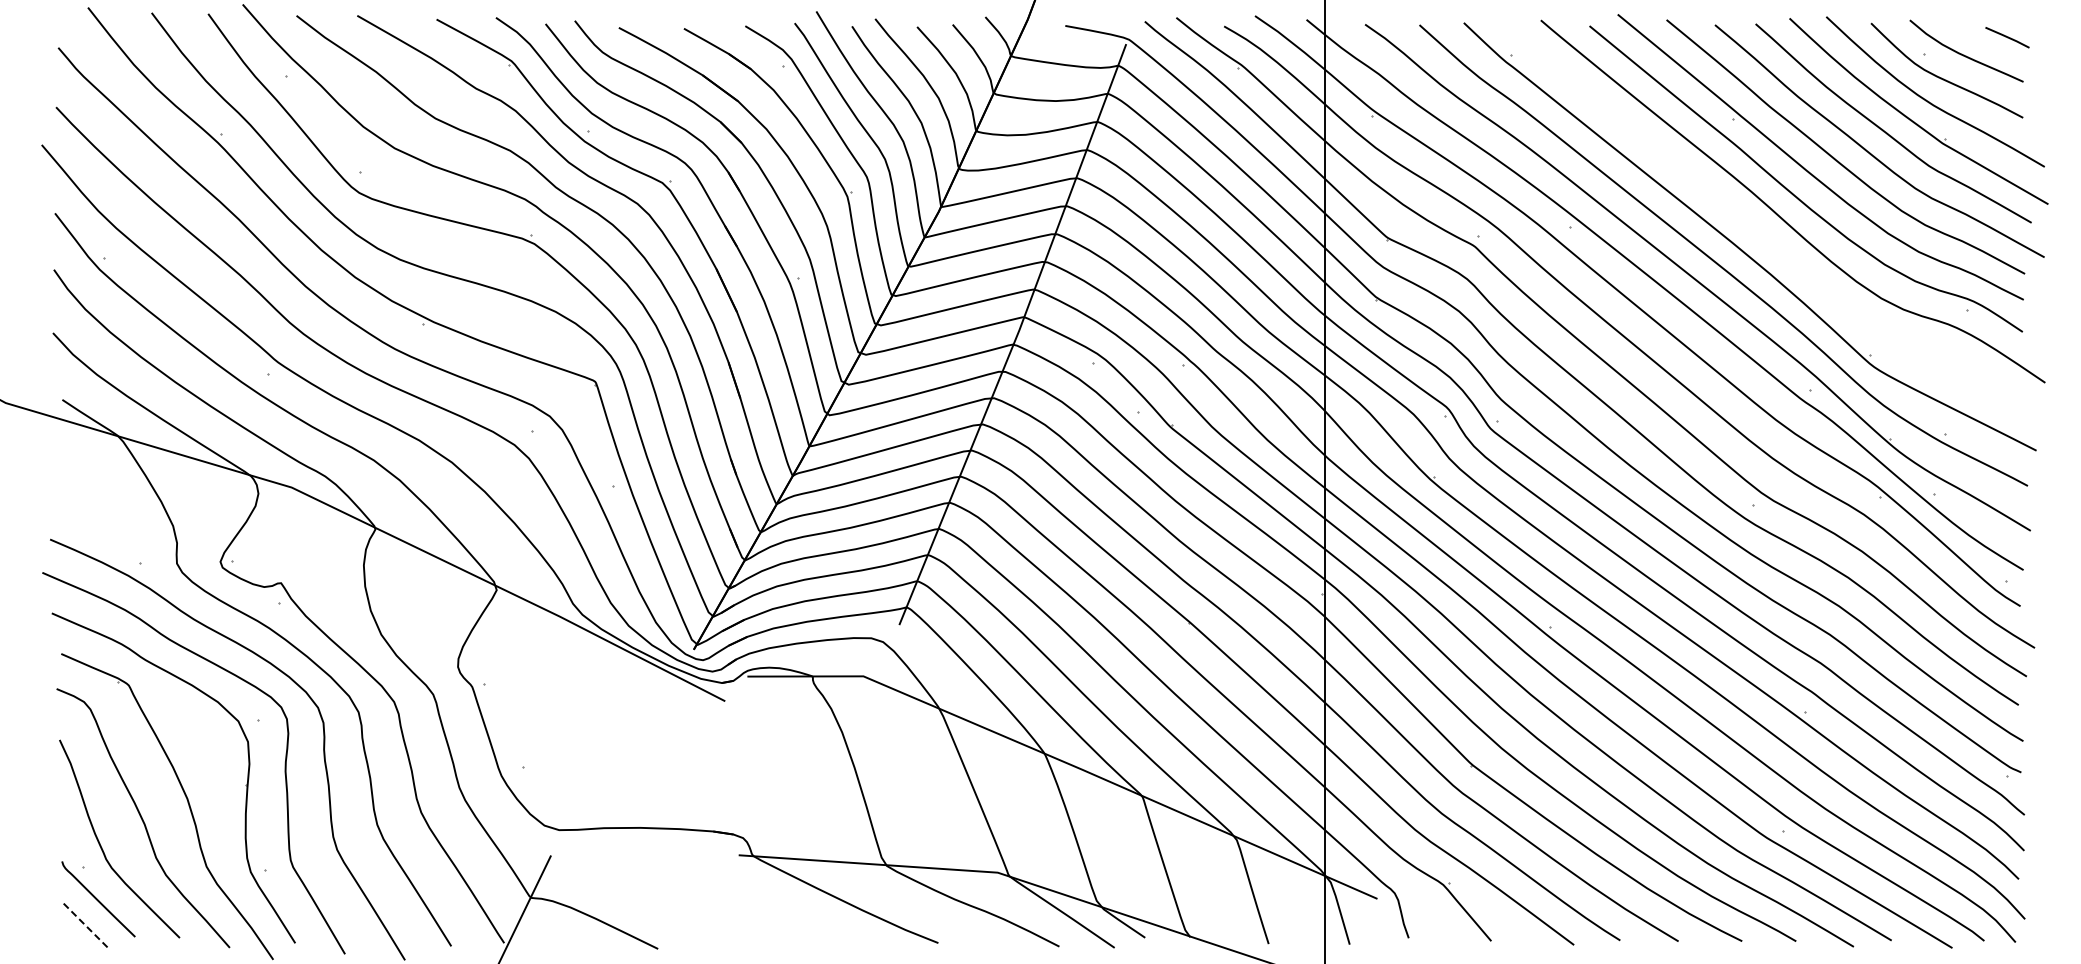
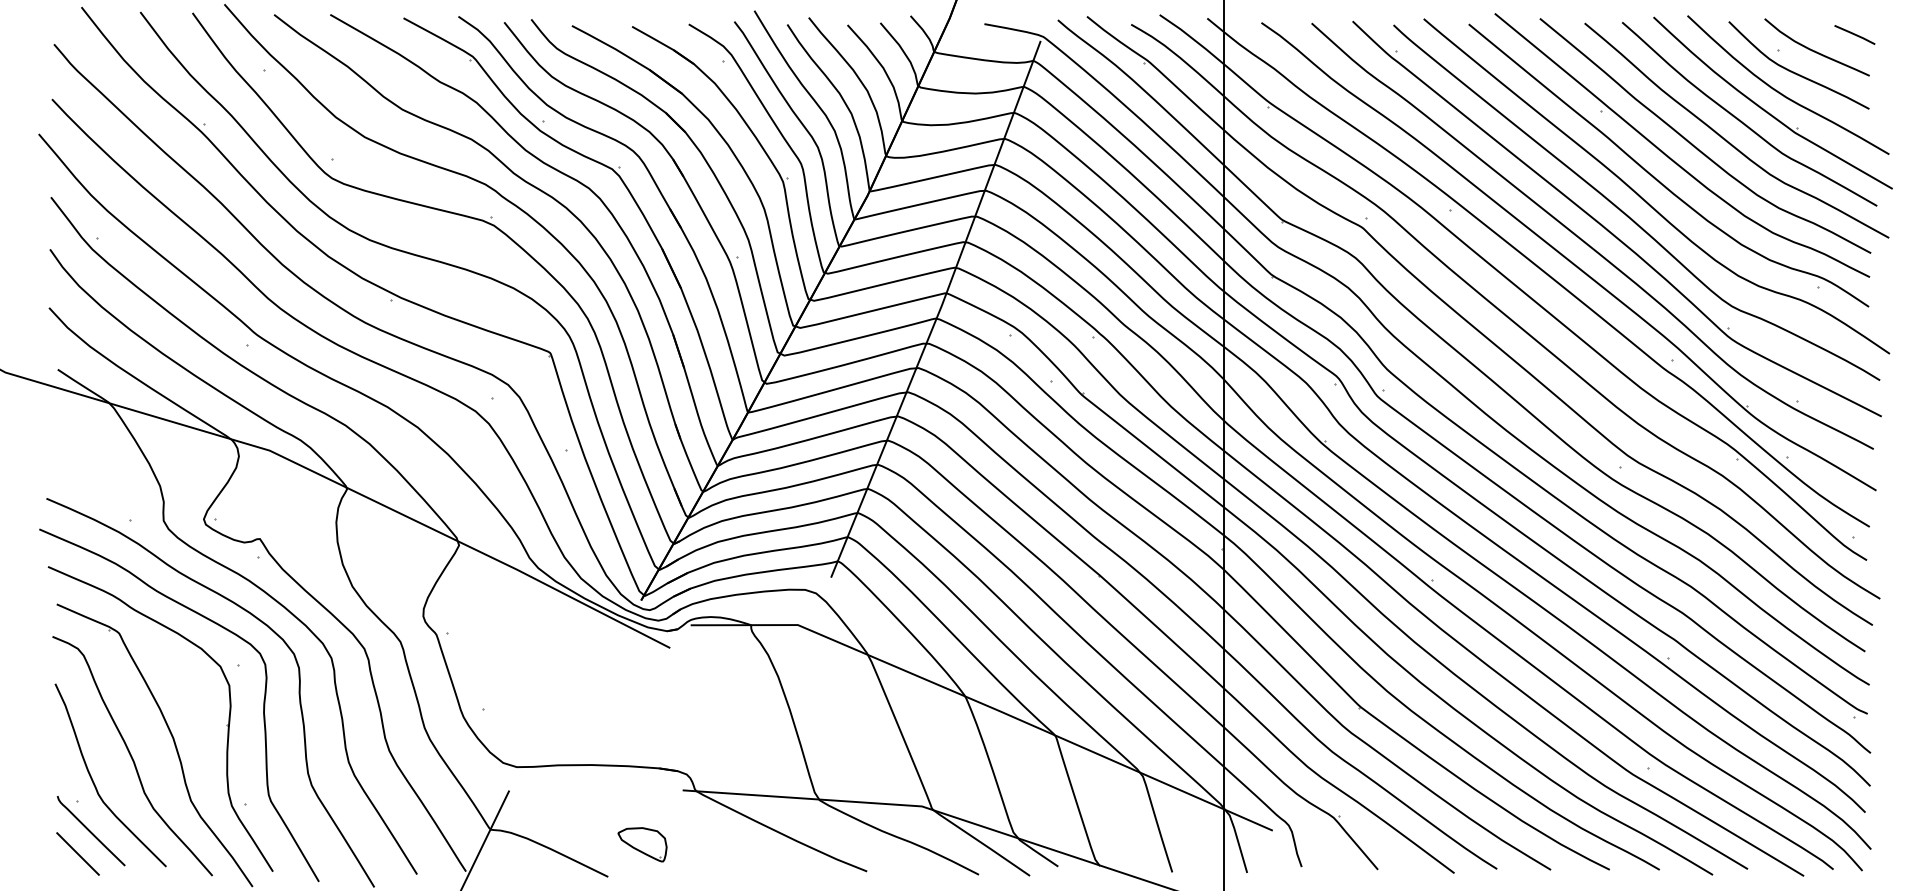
curve: (1759, 230) -> (1625, 213), added
part: (695, 914) -> (642, 845), added
line: (83, 923) -> (77, 853), dashed -> solid

